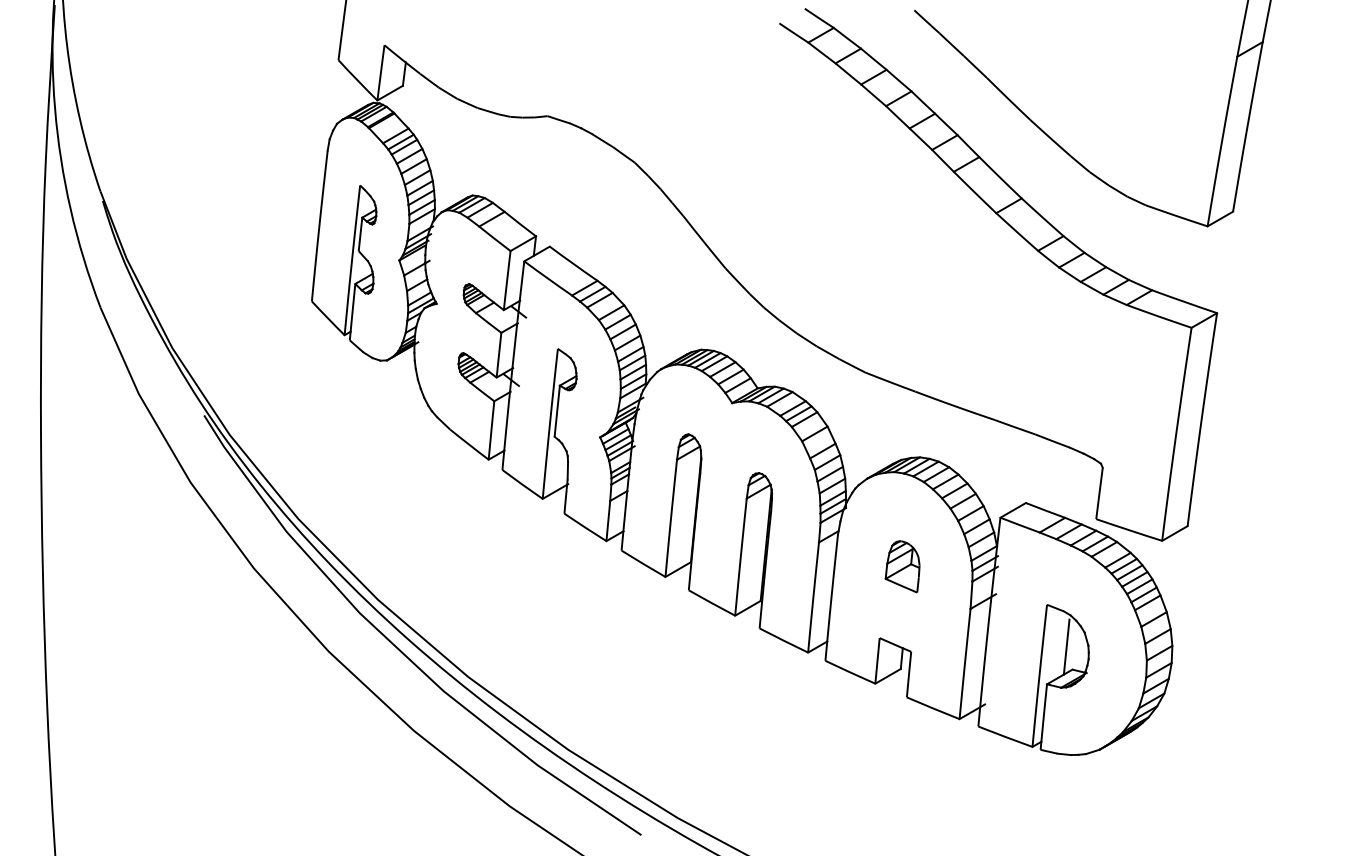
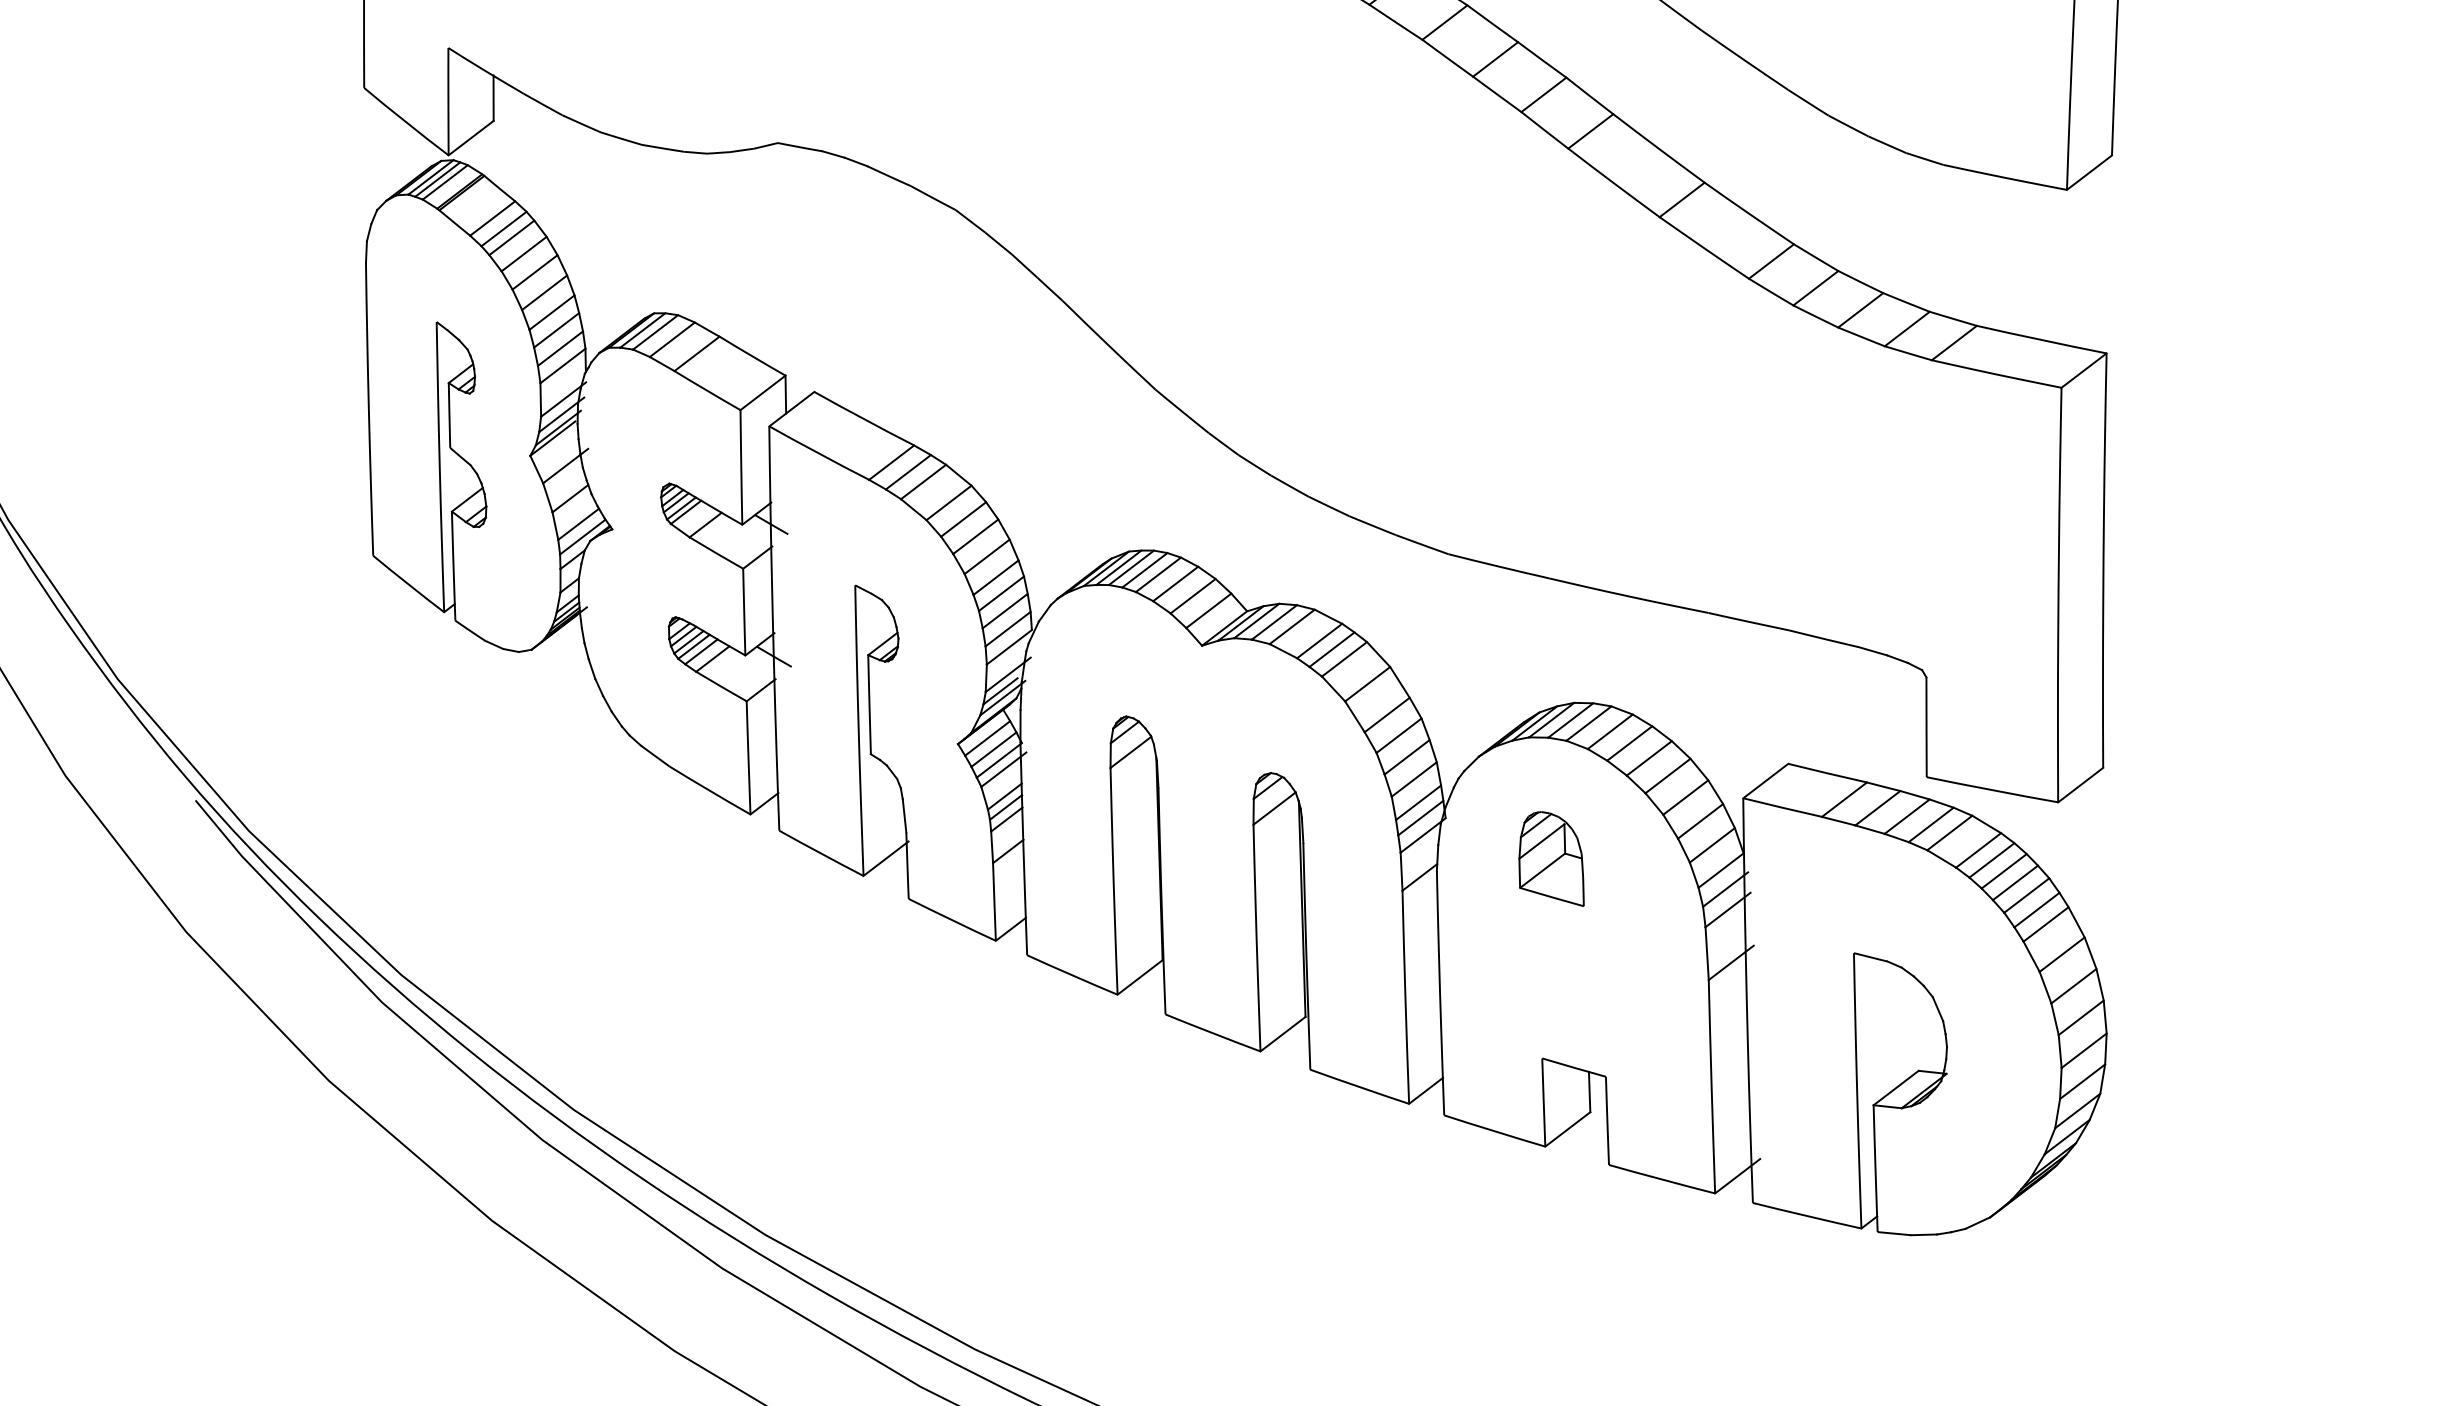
part: (902, 566) -> (1549, 859), moved
line: (1066, 646) -> (1901, 1028), removed

